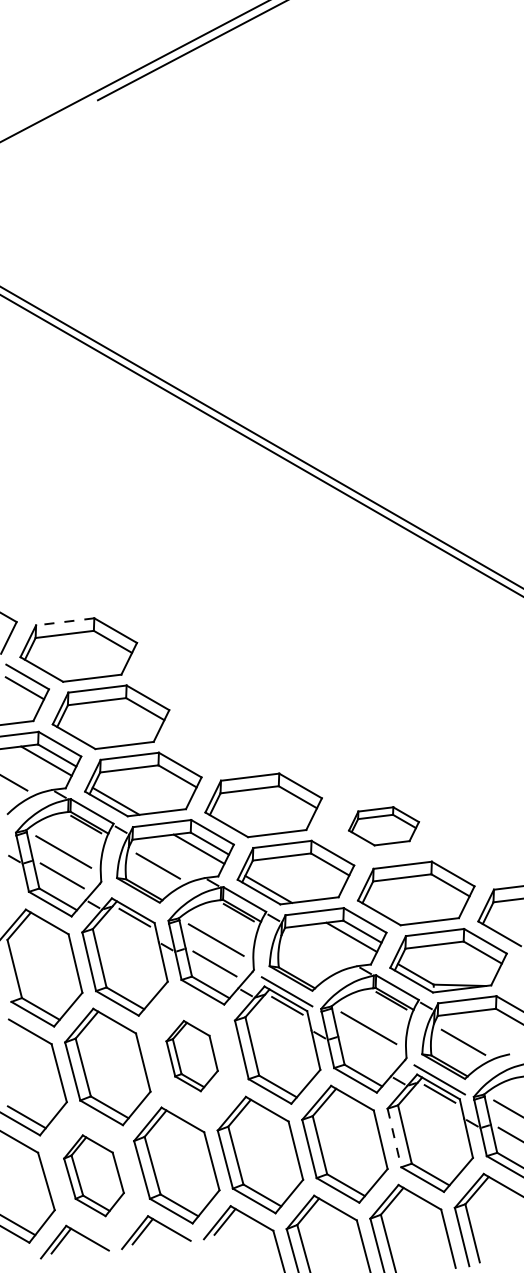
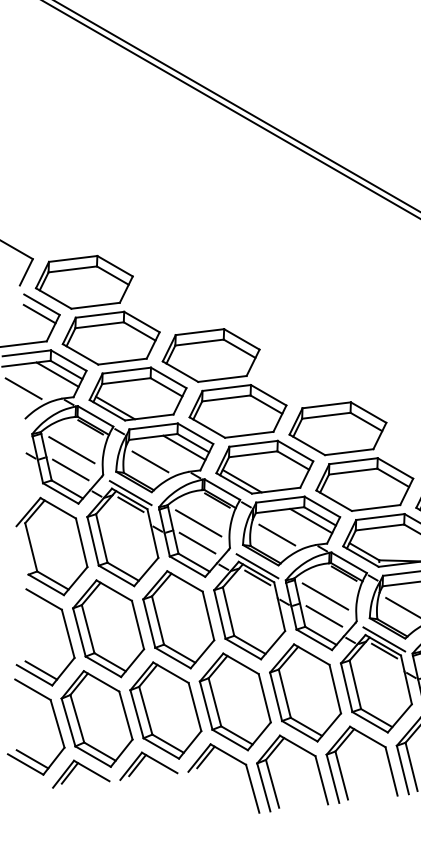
line: (64, 621) -> (72, 258), dashed -> solid
part: (231, 737) -> (211, 355), added
part: (383, 826) -> (337, 428), size x1.67
line: (134, 903) -> (130, 492), added
line: (310, 954) -> (276, 535), added
line: (367, 1052) -> (324, 616), added
part: (191, 1055) -> (178, 619), size x1.67
line: (394, 1138) -> (346, 688), dashed -> solid
part: (93, 1175) -> (96, 718), size x1.43

